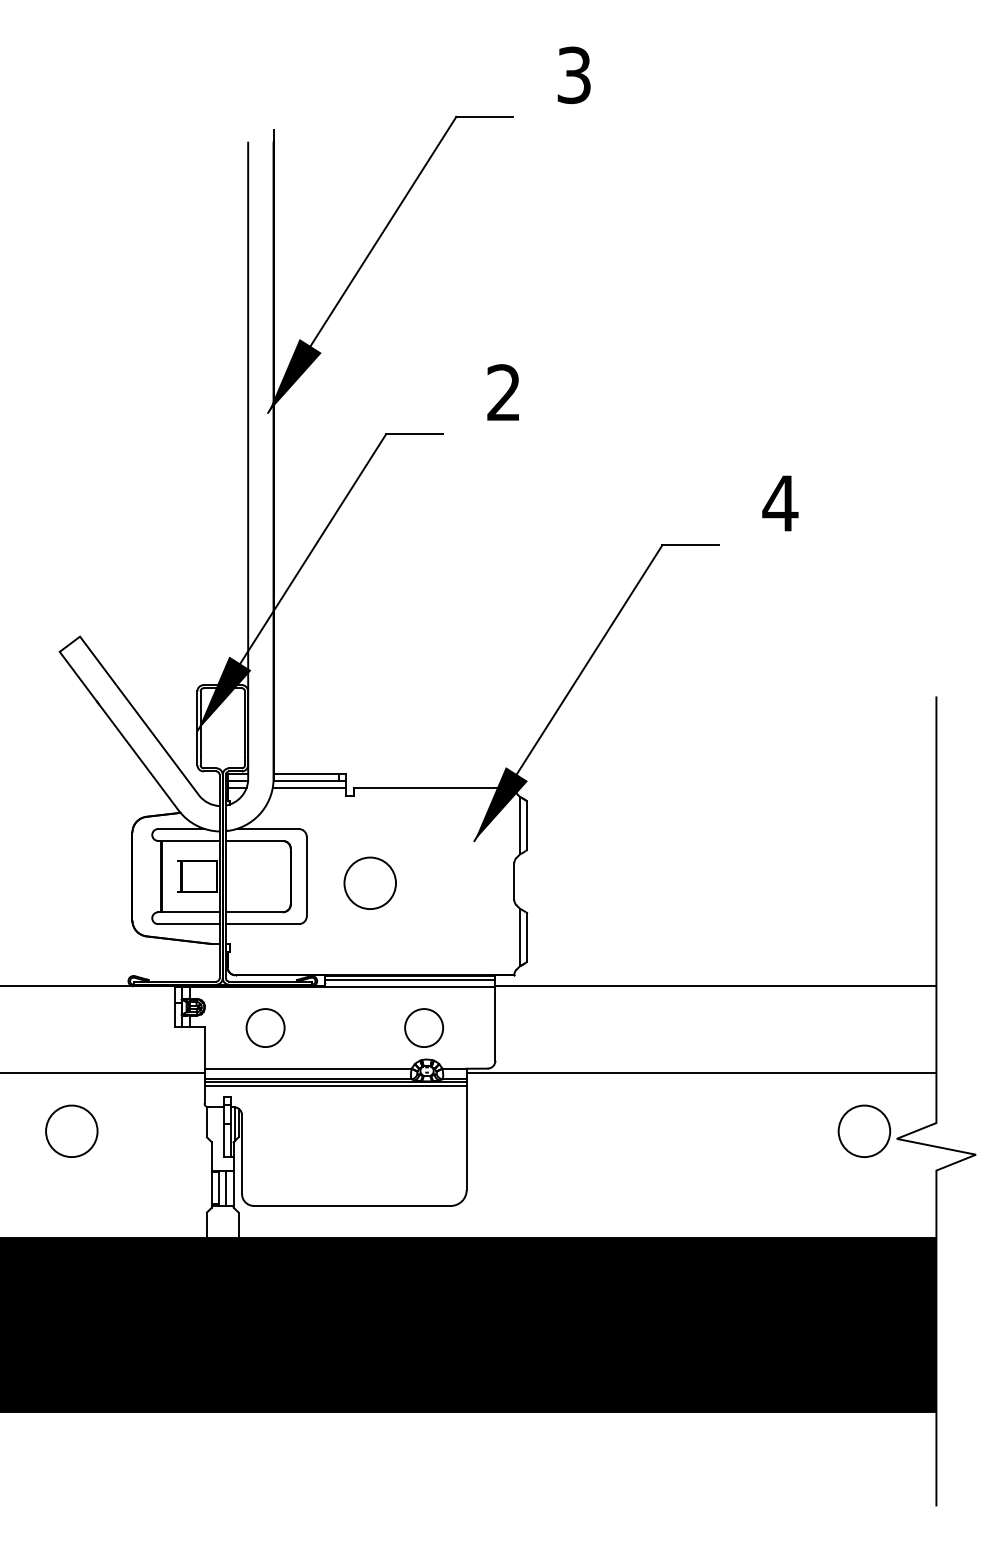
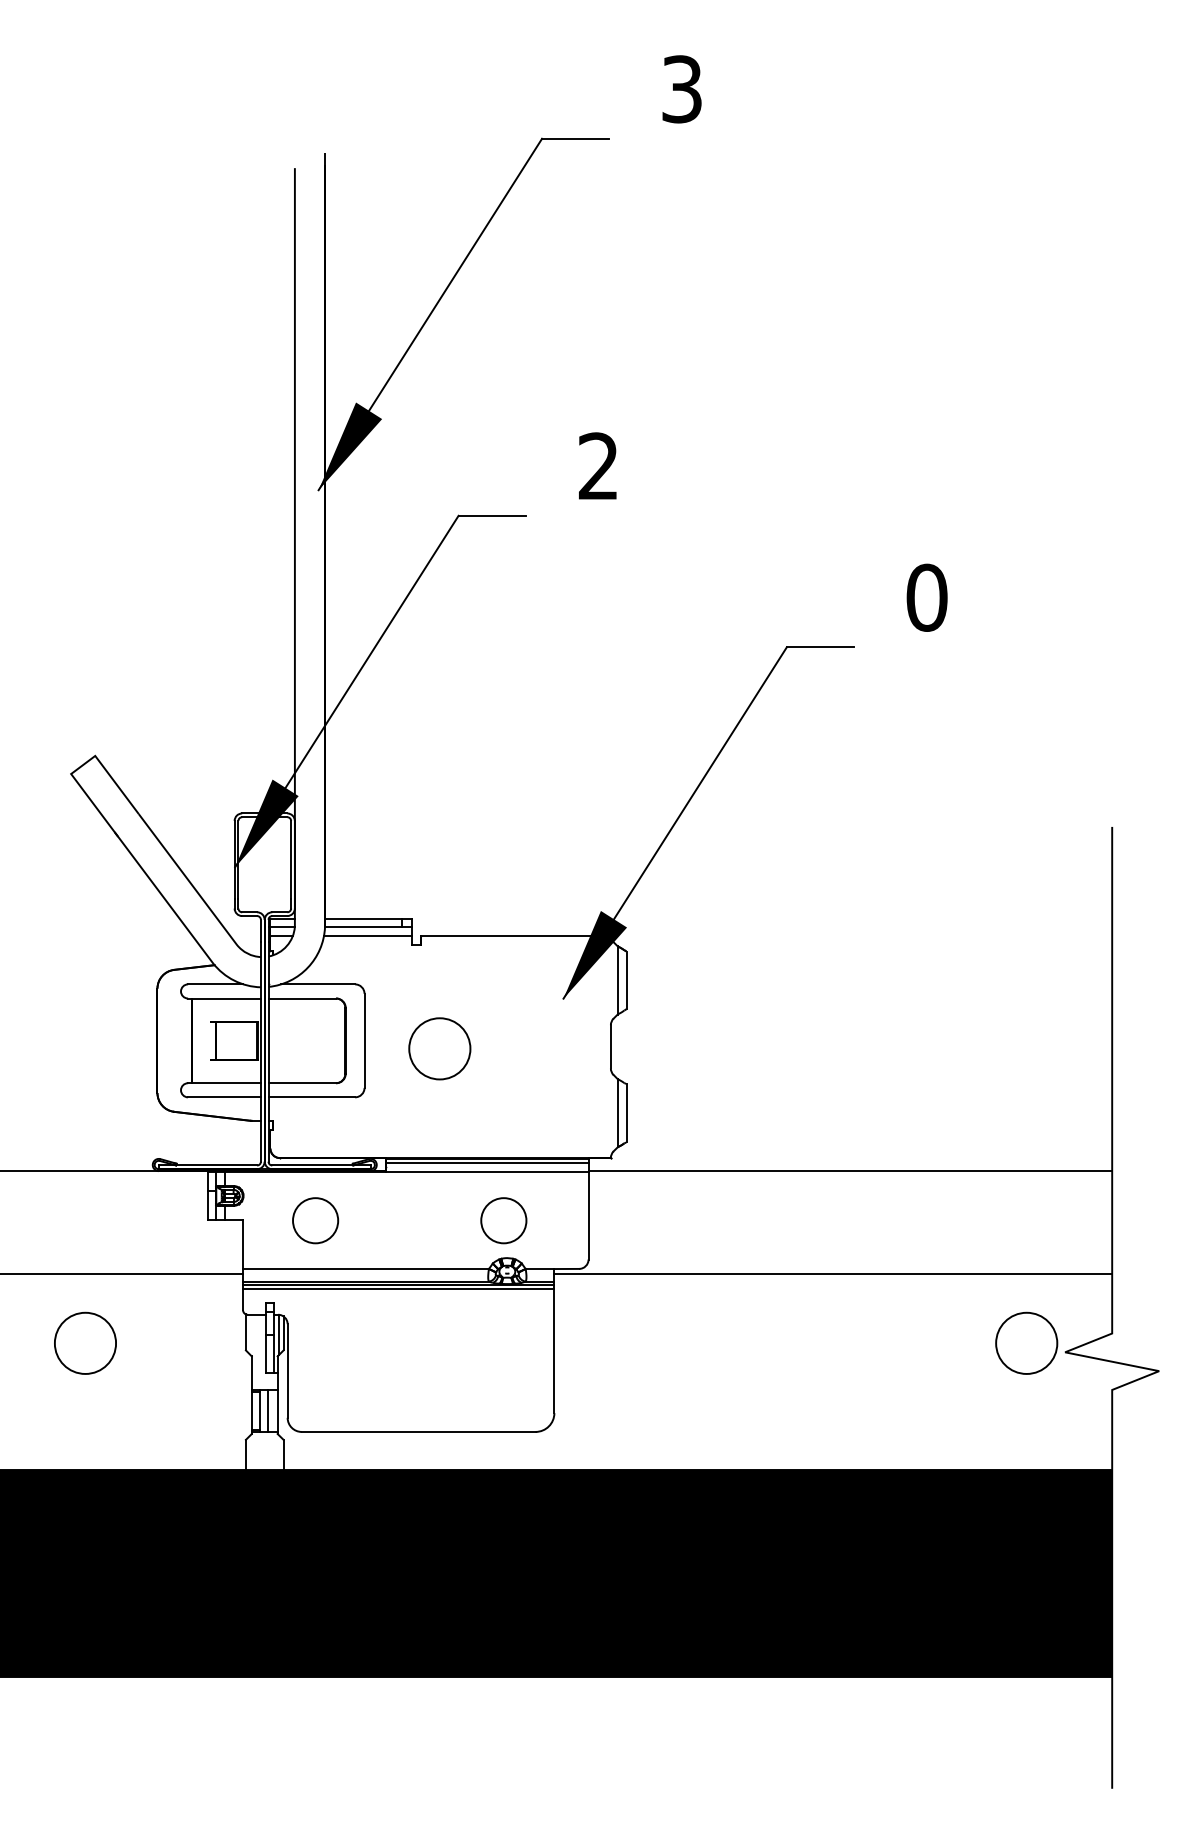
text: (780, 503) -> (927, 597), 4 -> 0

